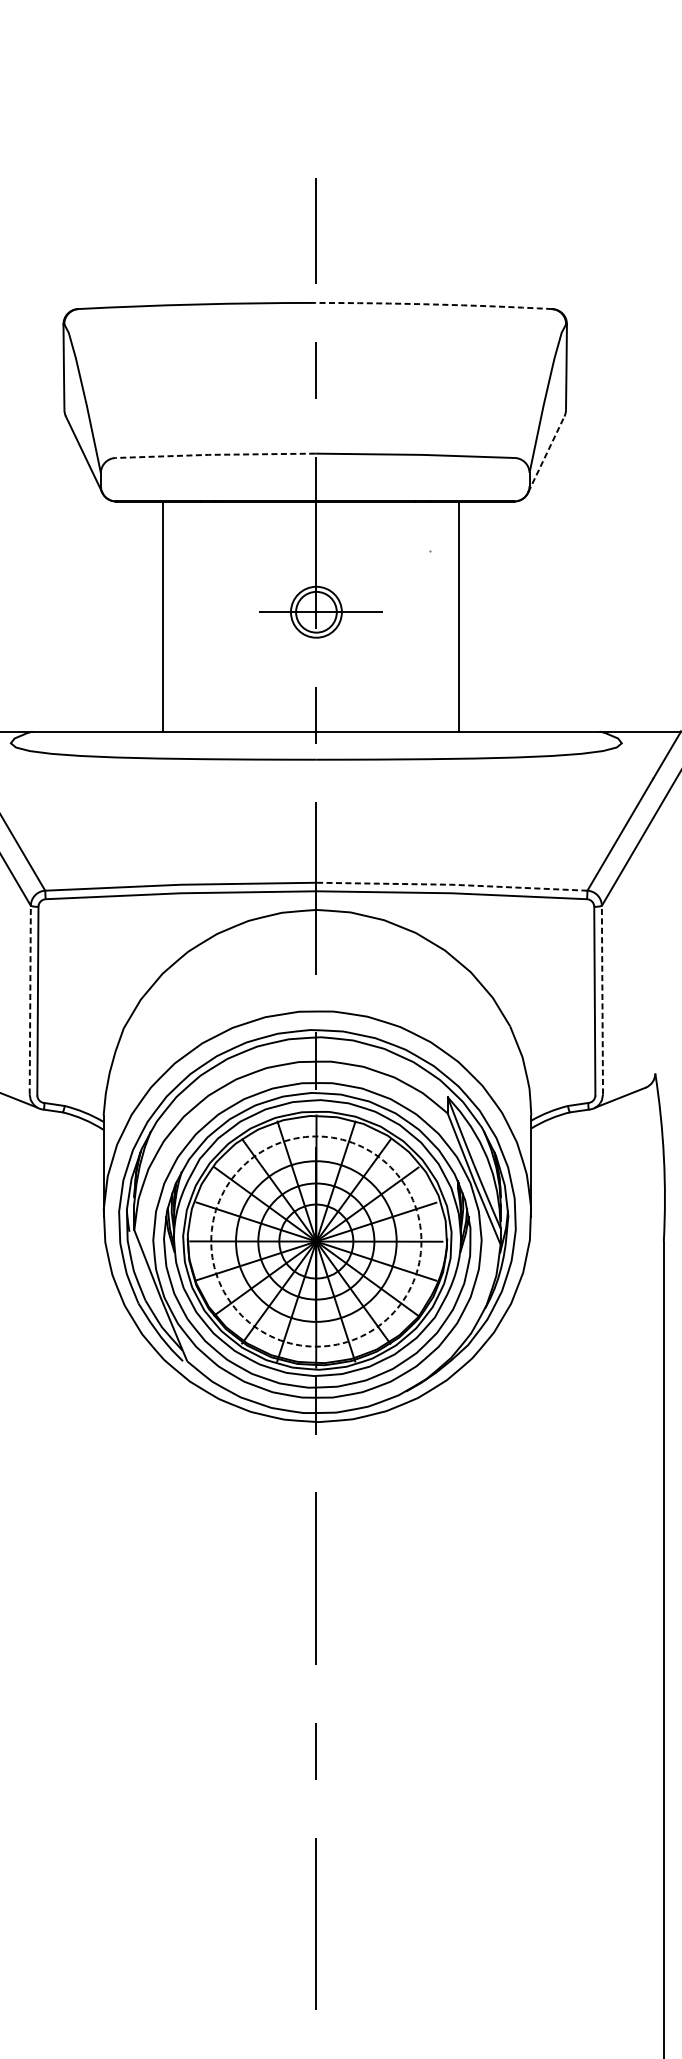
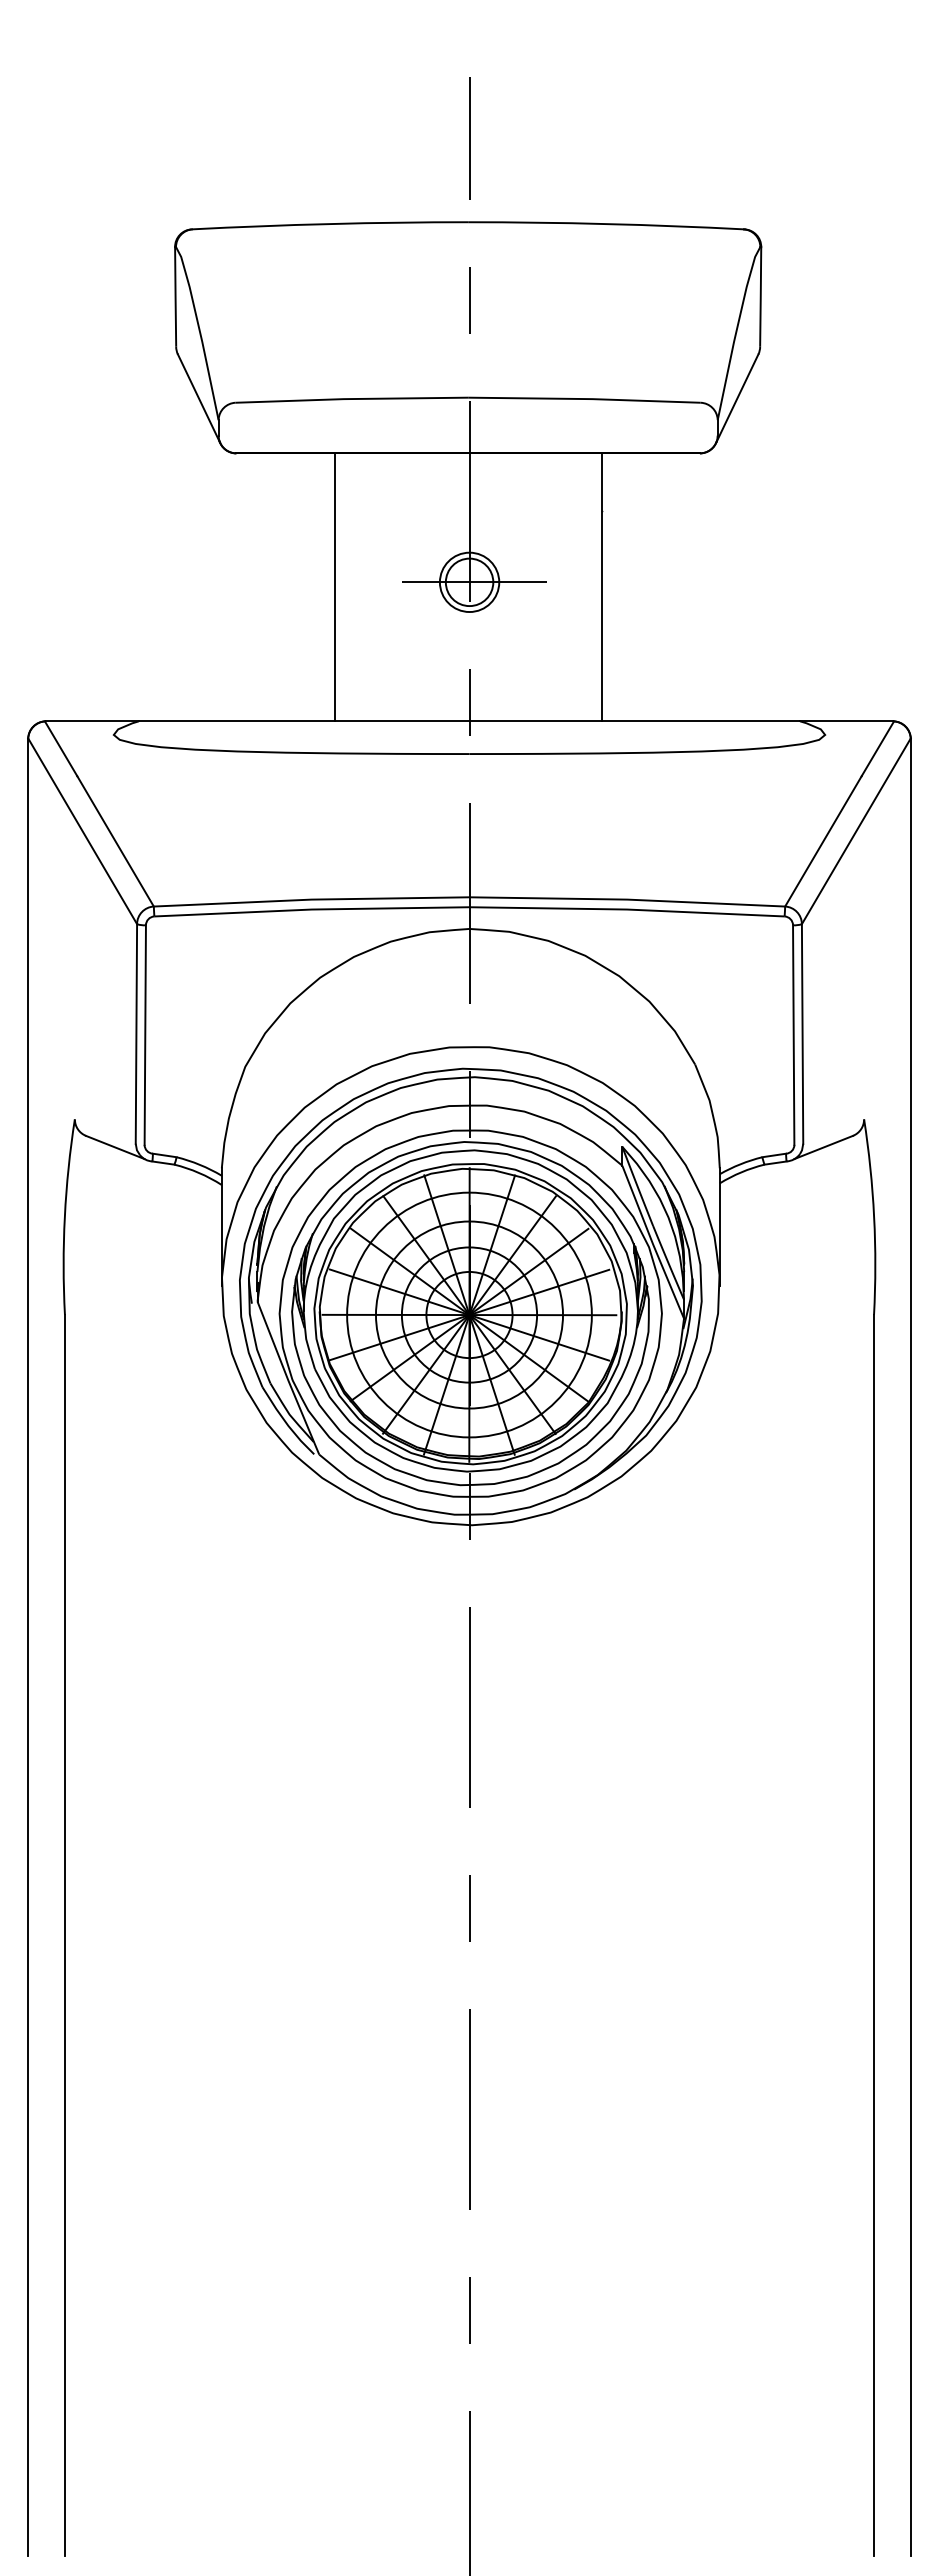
arc: (434, 304) -> (606, 224), dashed -> solid
line: (546, 454) -> (737, 398), dashed -> solid
line: (214, 455) -> (350, 399), dashed -> solid
line: (162, 616) -> (334, 587), moved
line: (458, 616) -> (601, 587), moved
line: (452, 884) -> (627, 899), dashed -> solid
line: (30, 999) -> (136, 1033), dashed -> solid
line: (602, 999) -> (802, 1033), dashed -> solid
circle: (316, 1241) -> (469, 1314), dashed -> solid

